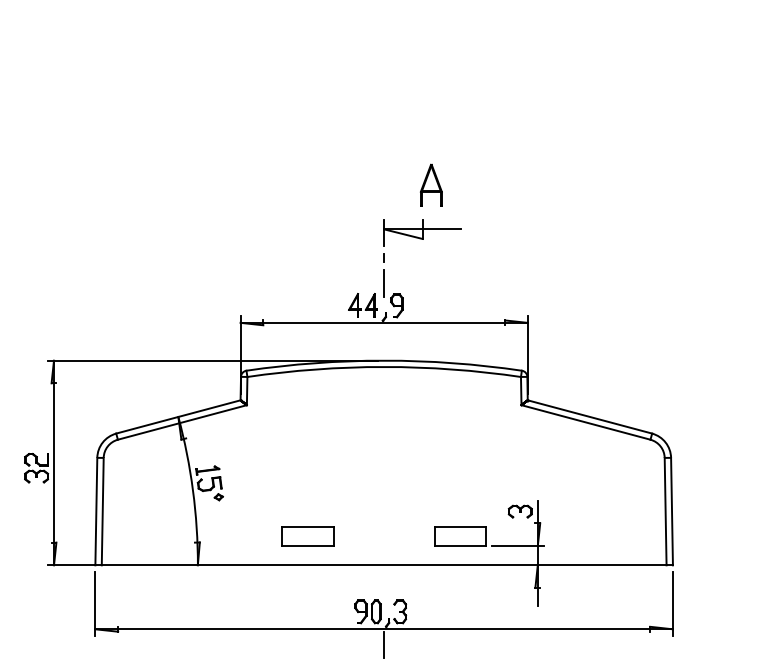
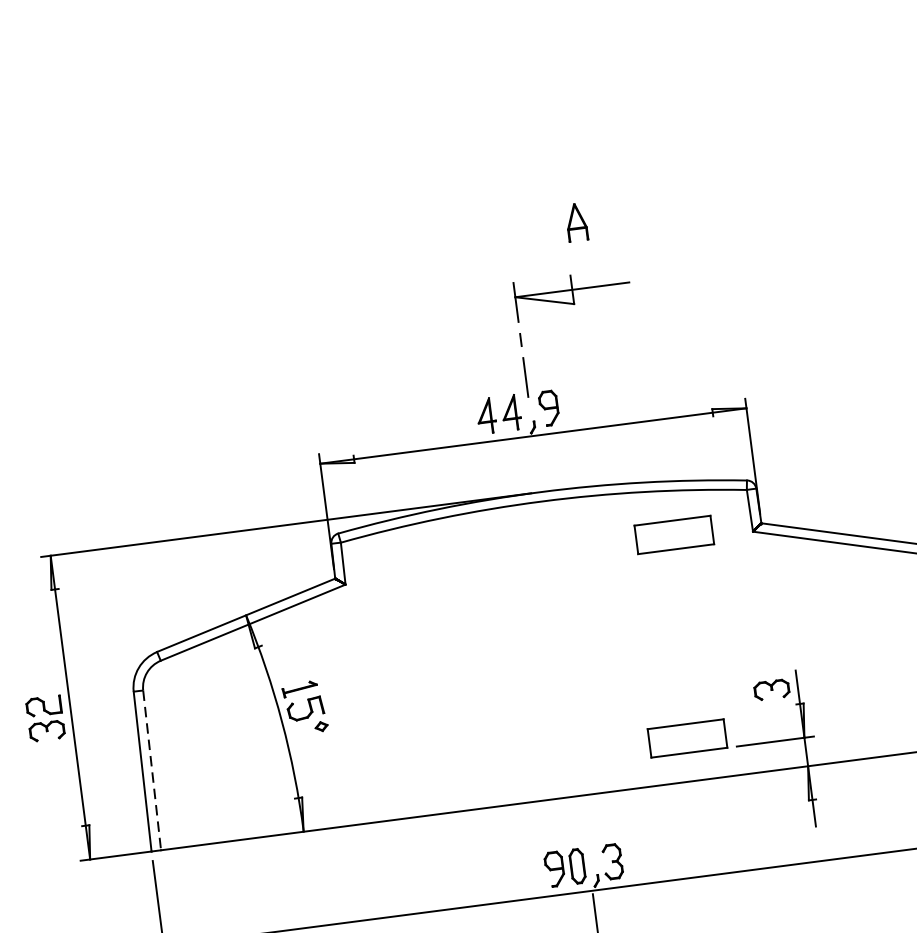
part: (430, 184) -> (575, 221), size x0.6
line: (102, 511) -> (151, 770), solid -> dashed
part: (307, 536) -> (673, 534), moved

